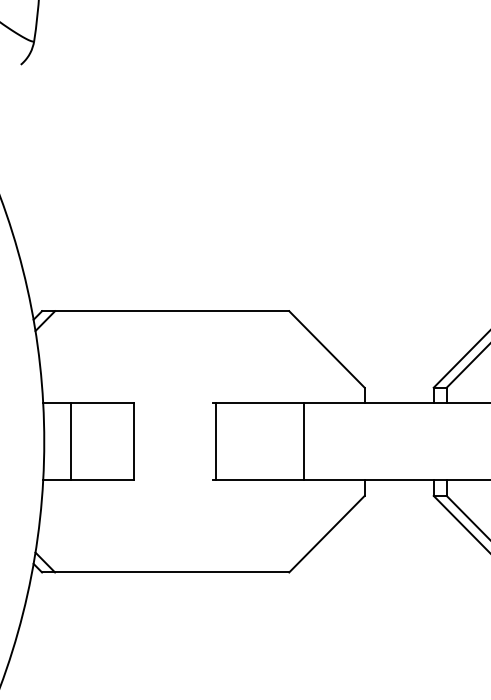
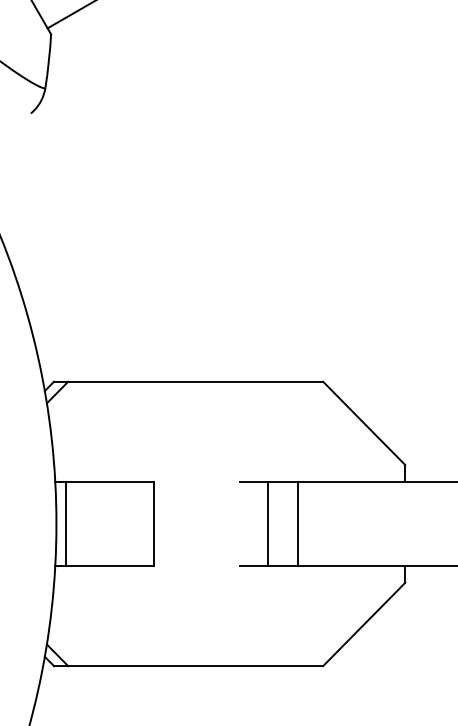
line: (71, 441) -> (66, 523), moved
line: (215, 441) -> (267, 523), moved
line: (304, 441) -> (298, 523), moved

